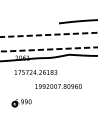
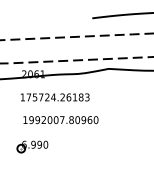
text: (58, 86) -> (60, 120), moved

